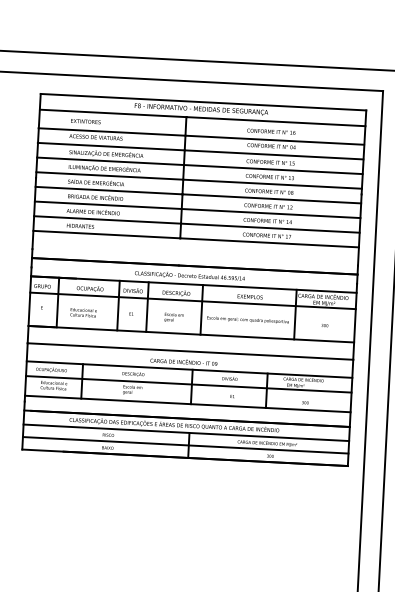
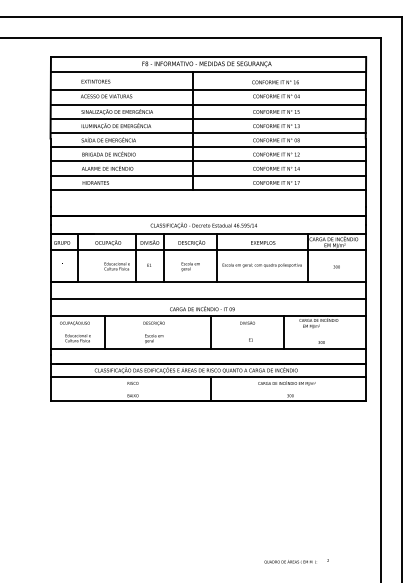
text: (82, 312) -> (116, 266), moved
line: (188, 384) -> (207, 330), removed
line: (185, 445) -> (207, 389), removed

